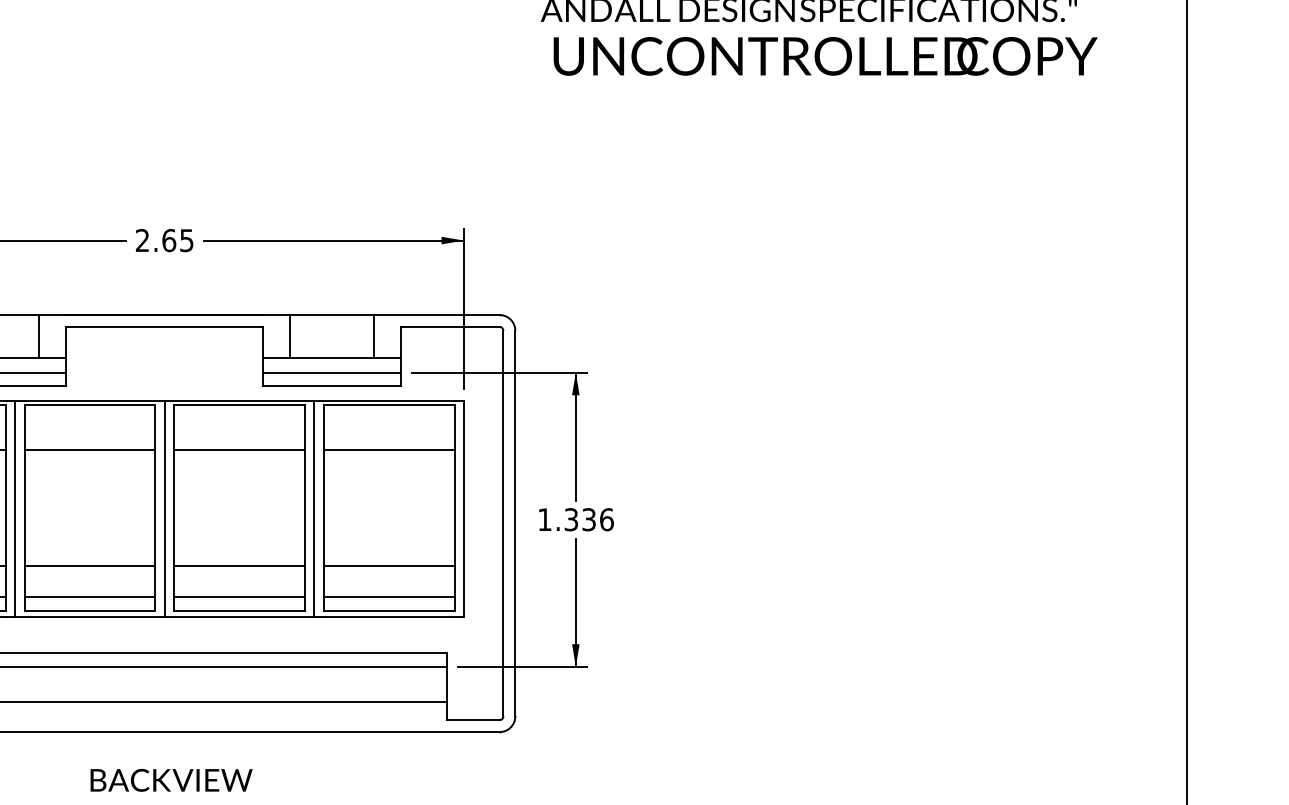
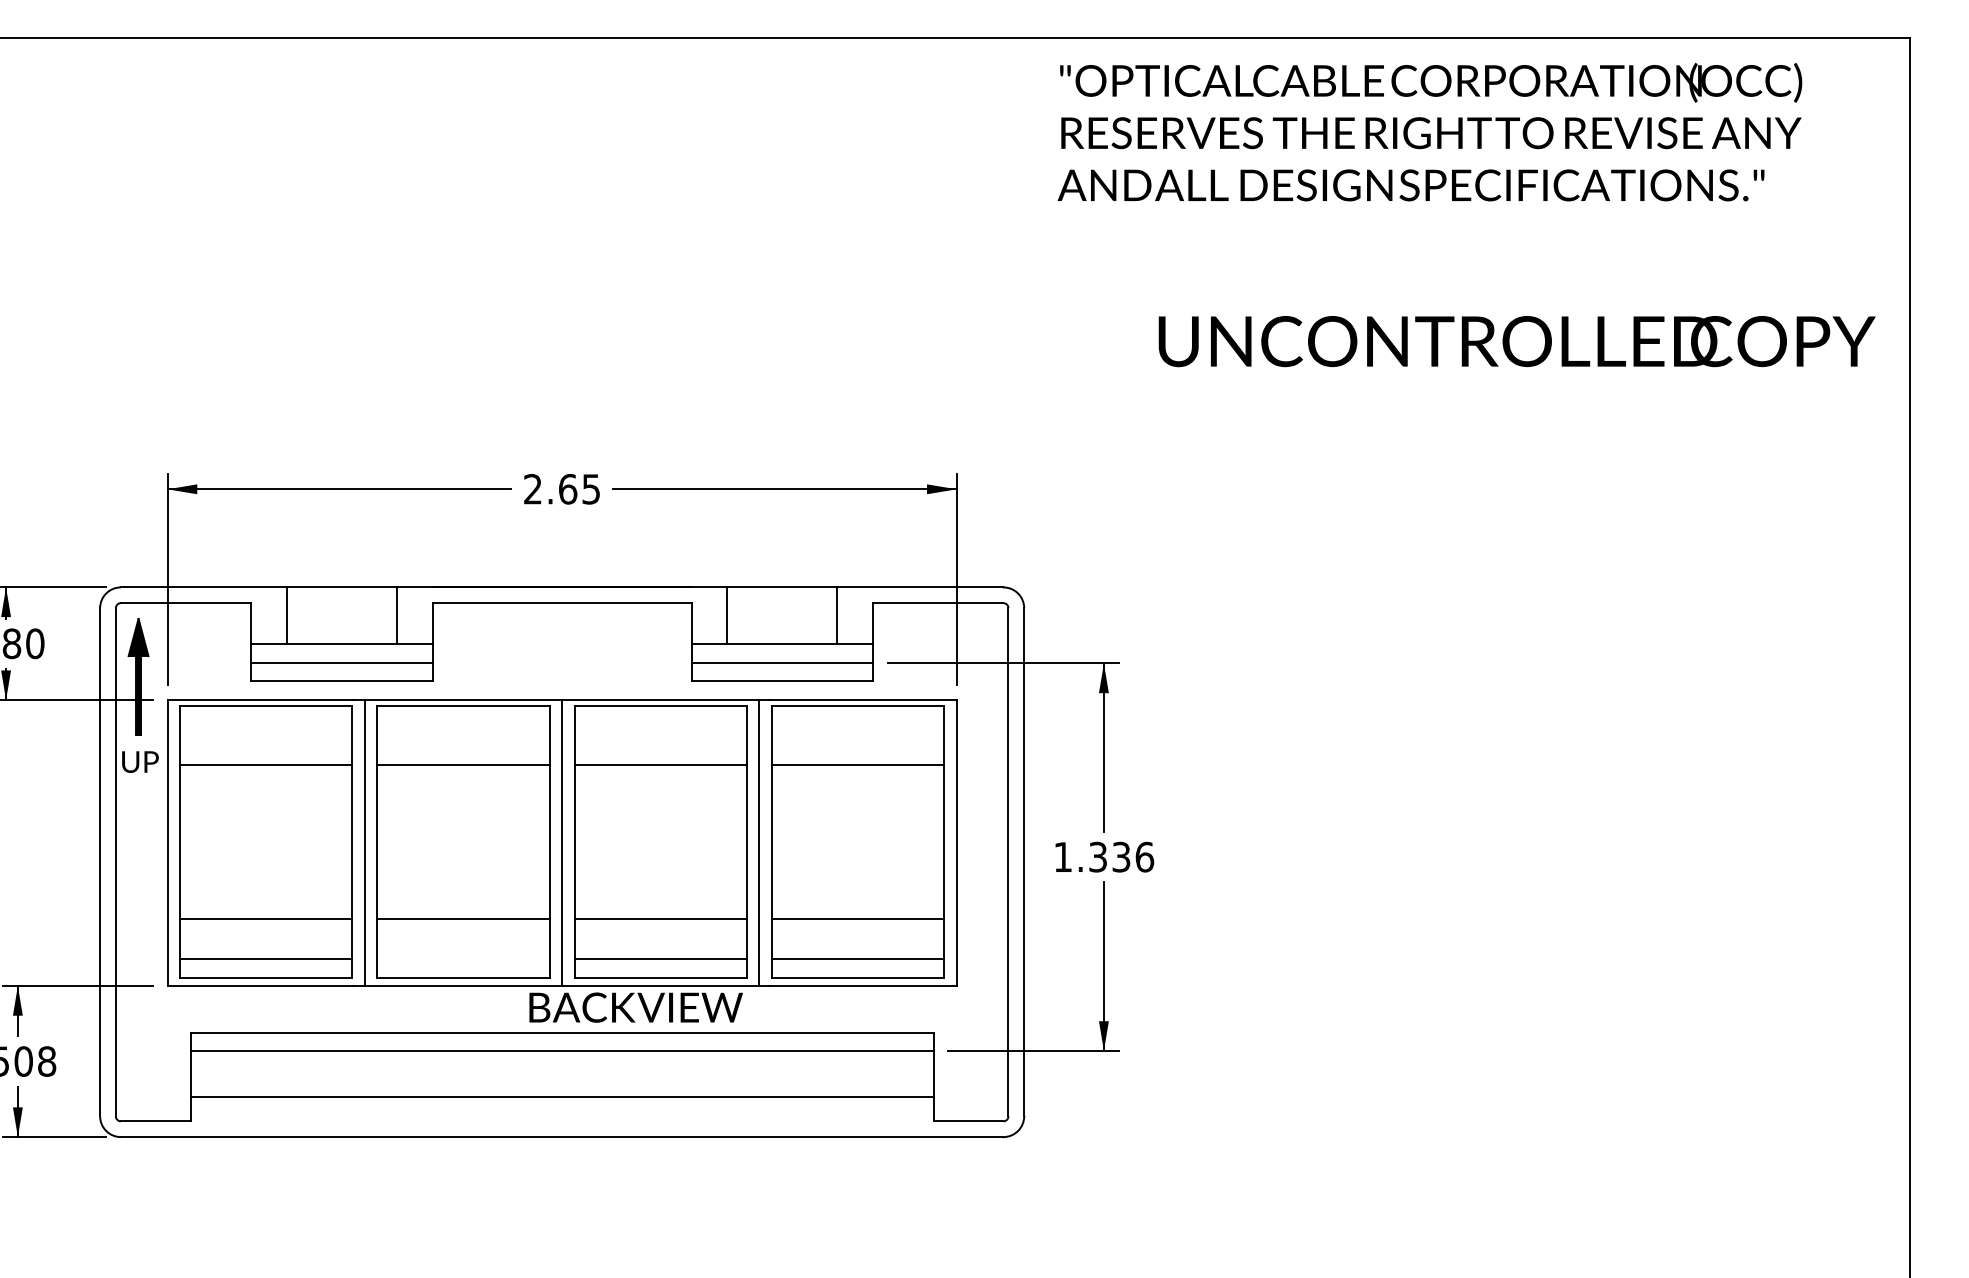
text: (825, 56) -> (1516, 341), moved
line: (89, 597) -> (463, 959), removed
text: (171, 780) -> (635, 1007), moved

